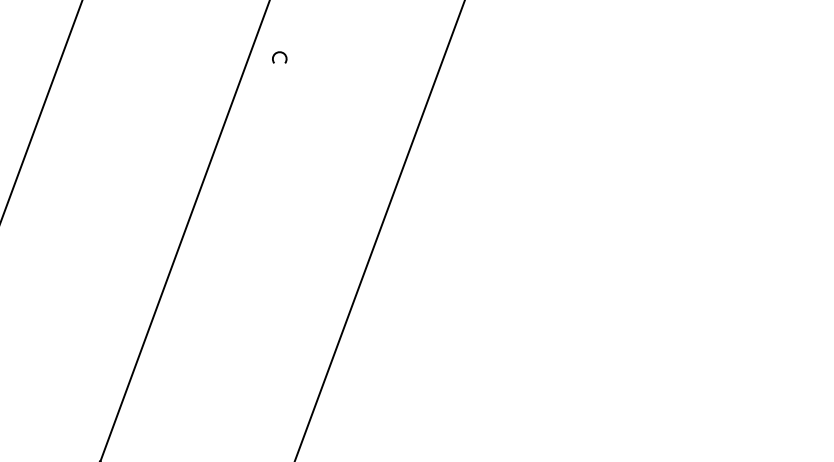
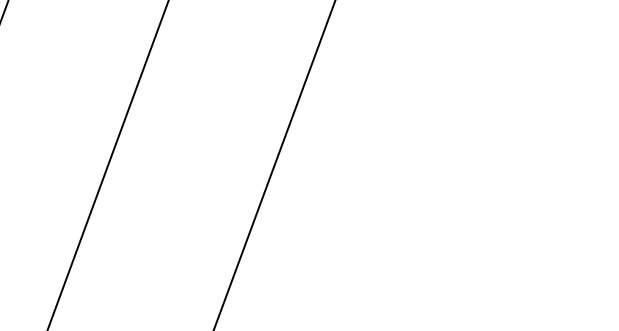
part: (279, 57) -> (182, 34), removed

